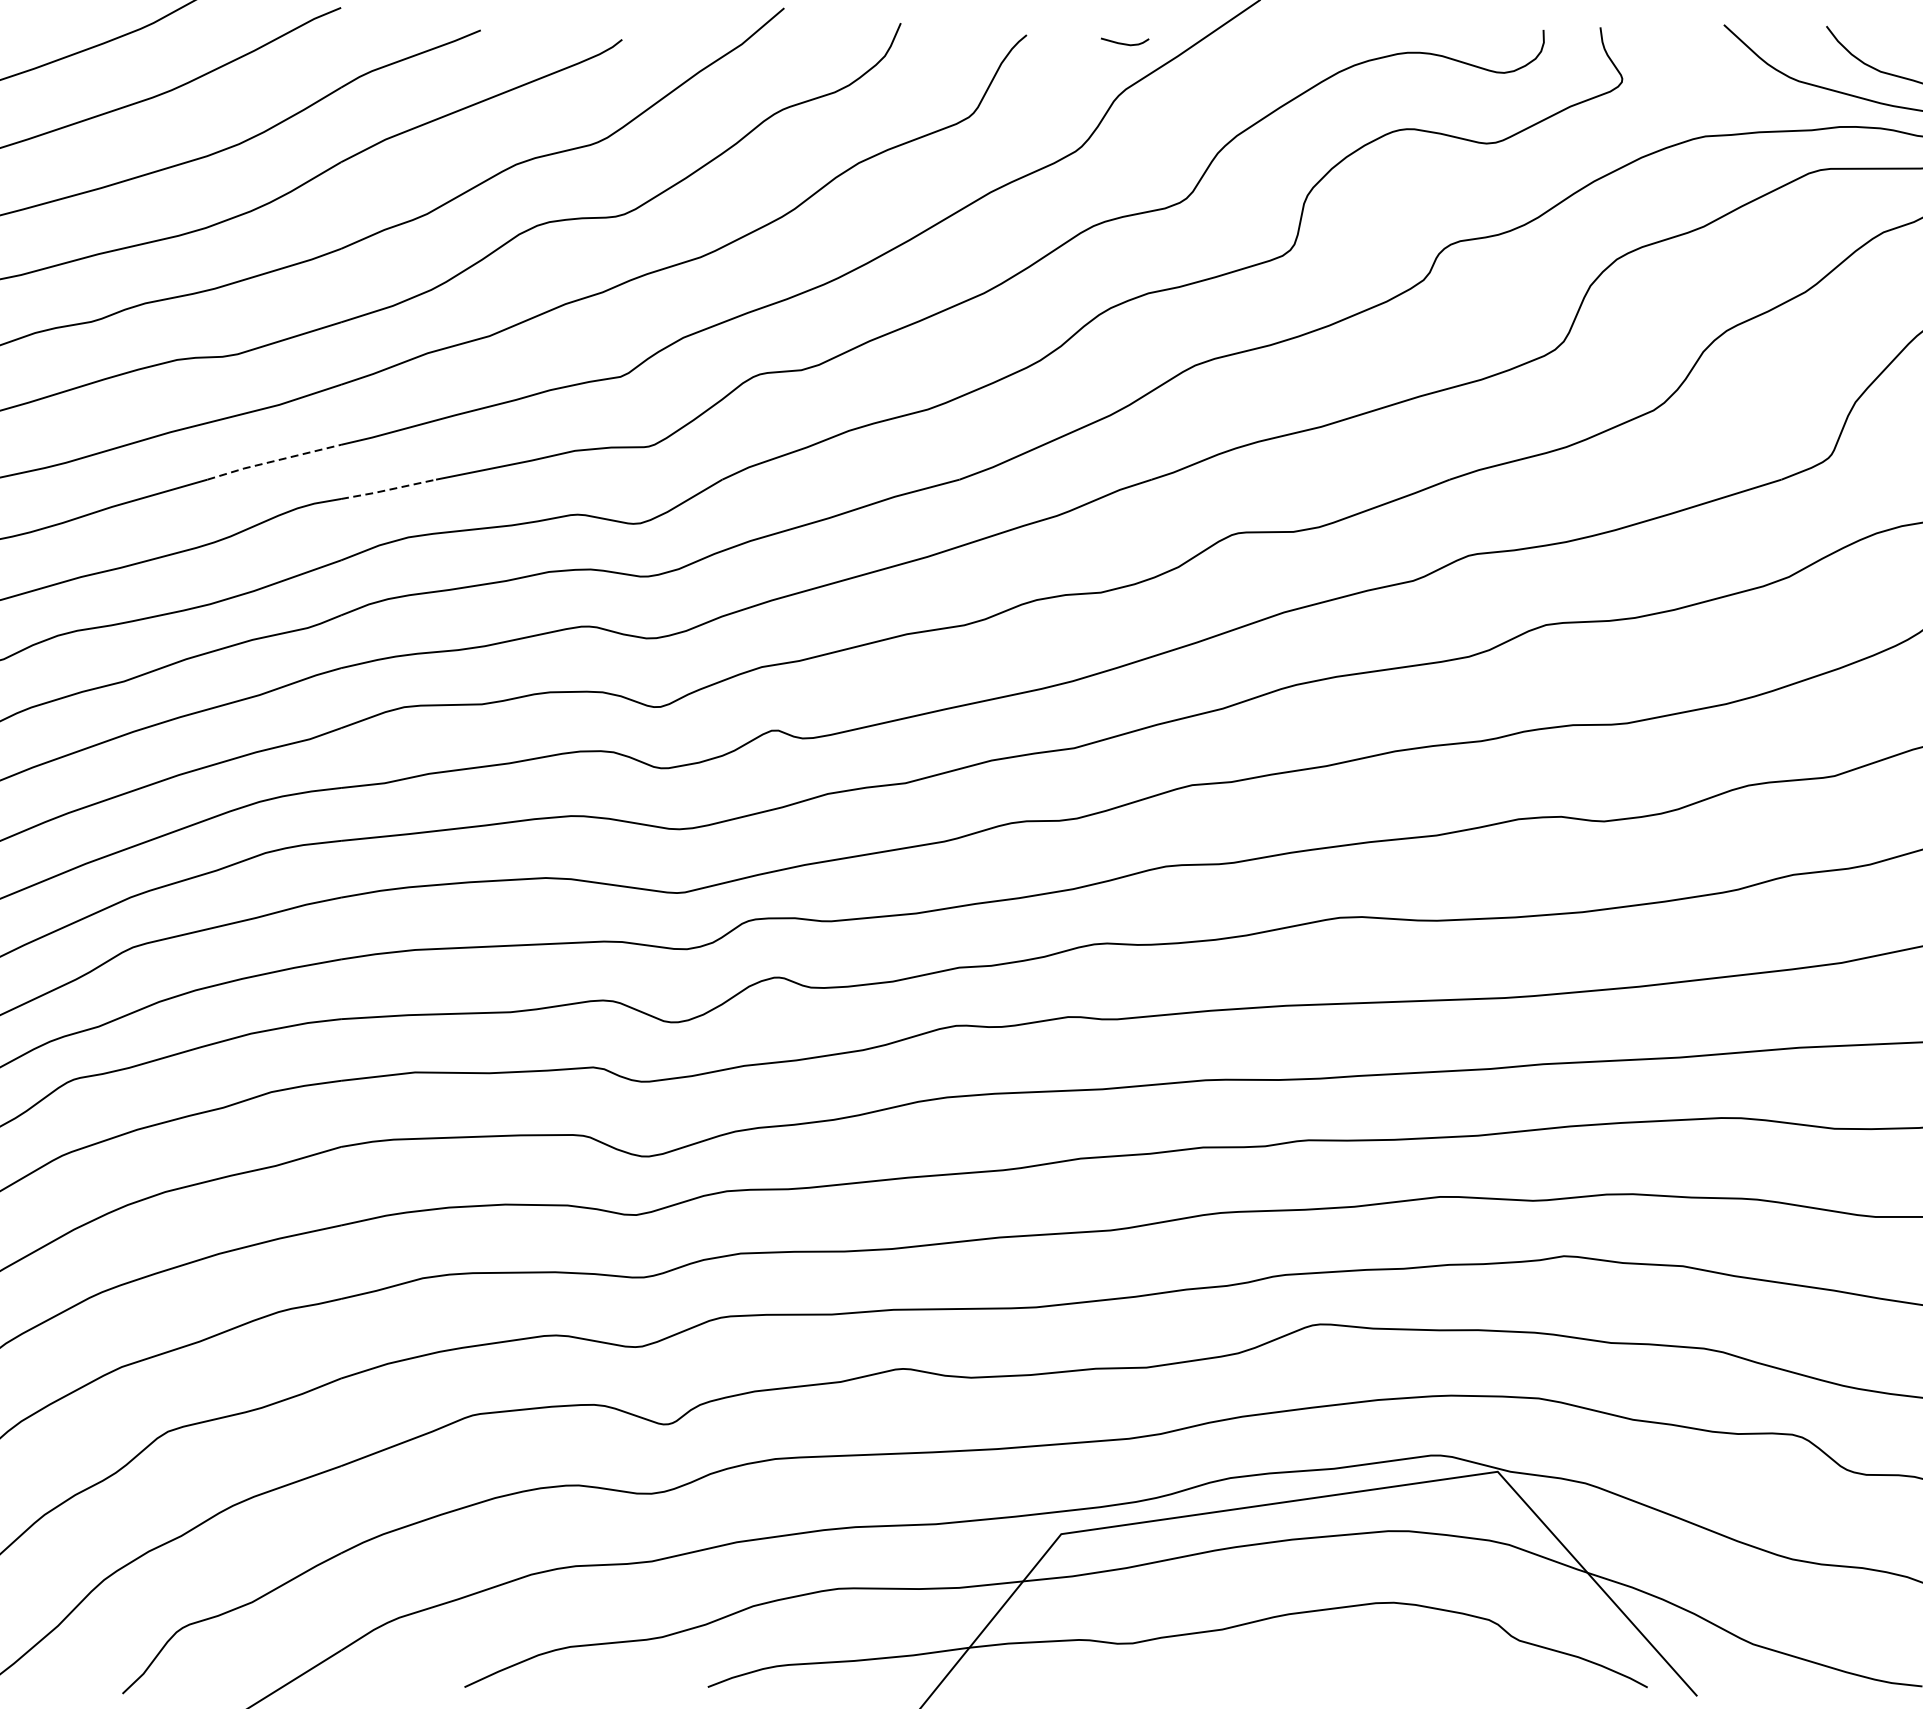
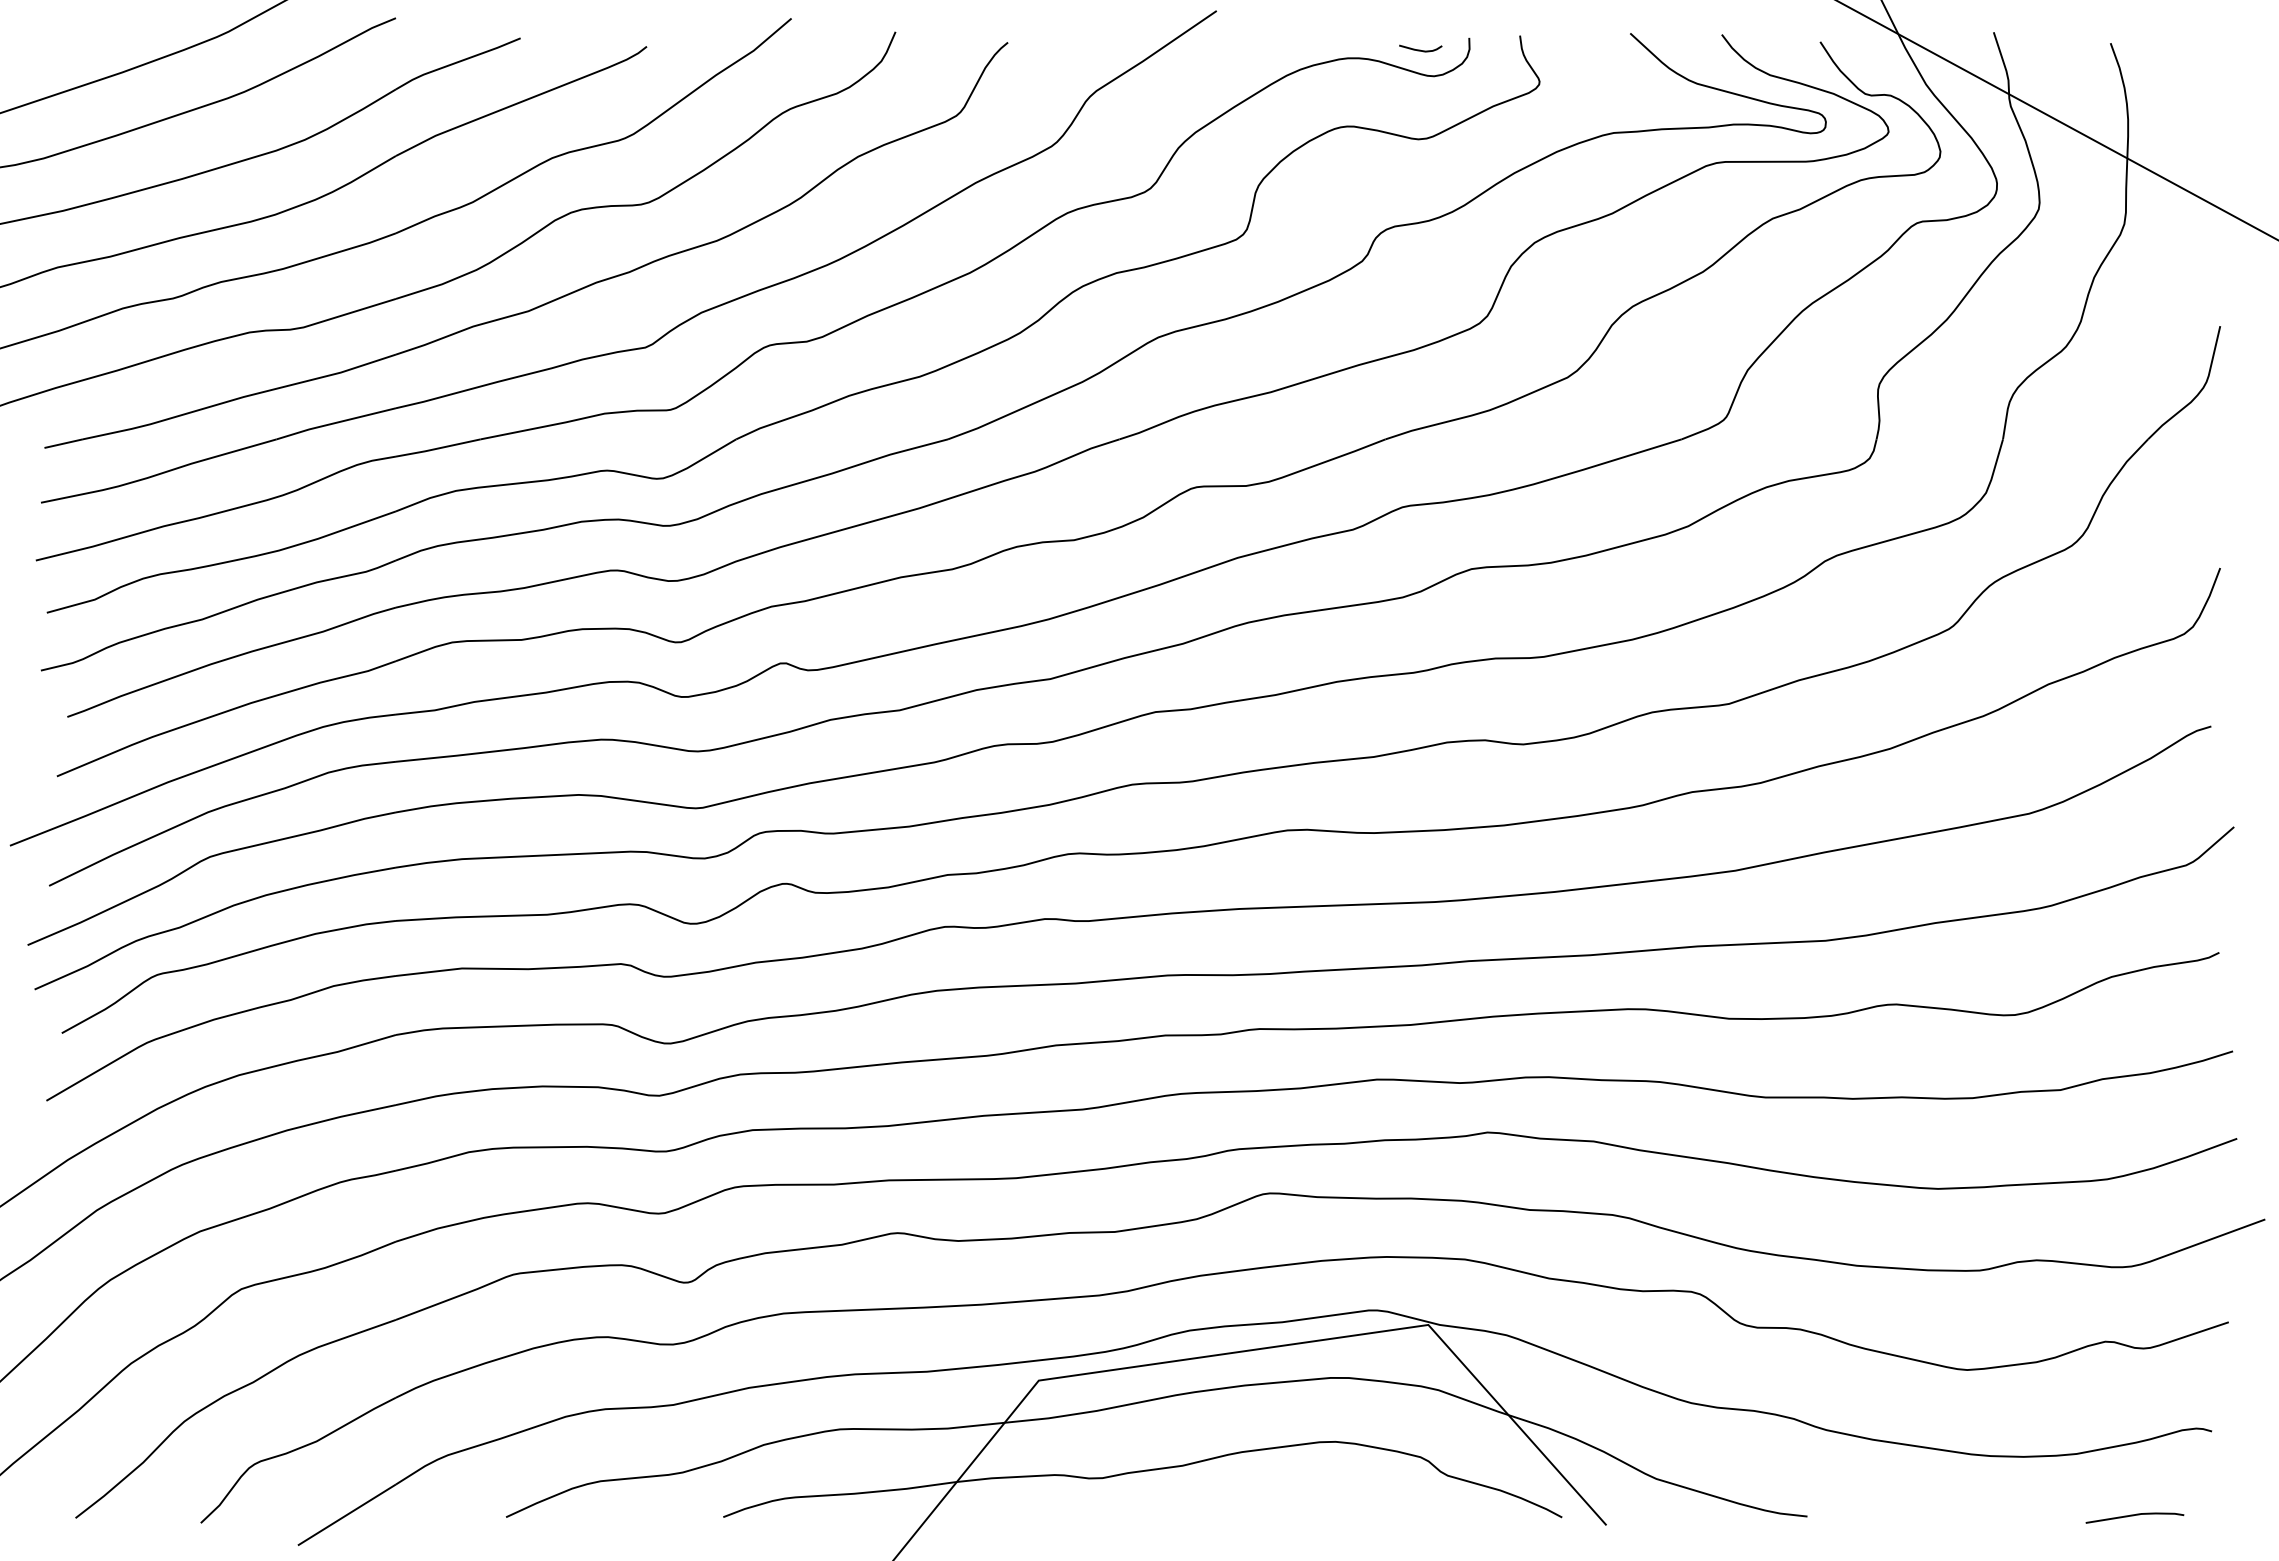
curve: (1124, 42) -> (1420, 49), moved
line: (273, 461) -> (335, 423), dashed -> solid
line: (387, 489) -> (437, 448), dashed -> solid

